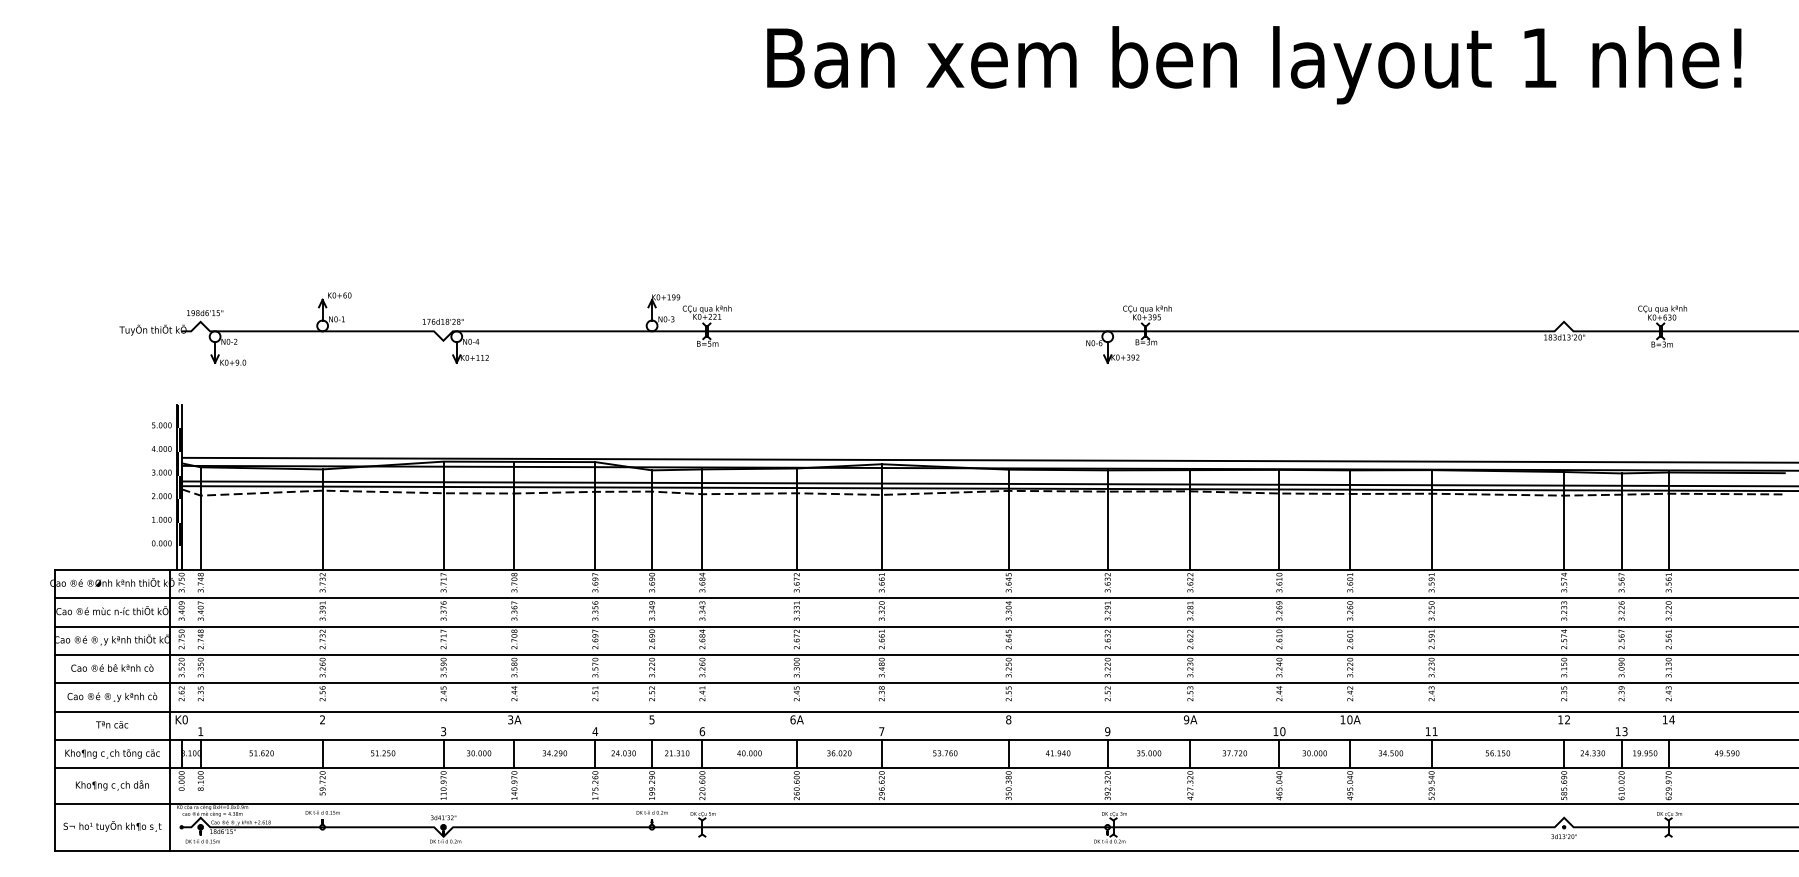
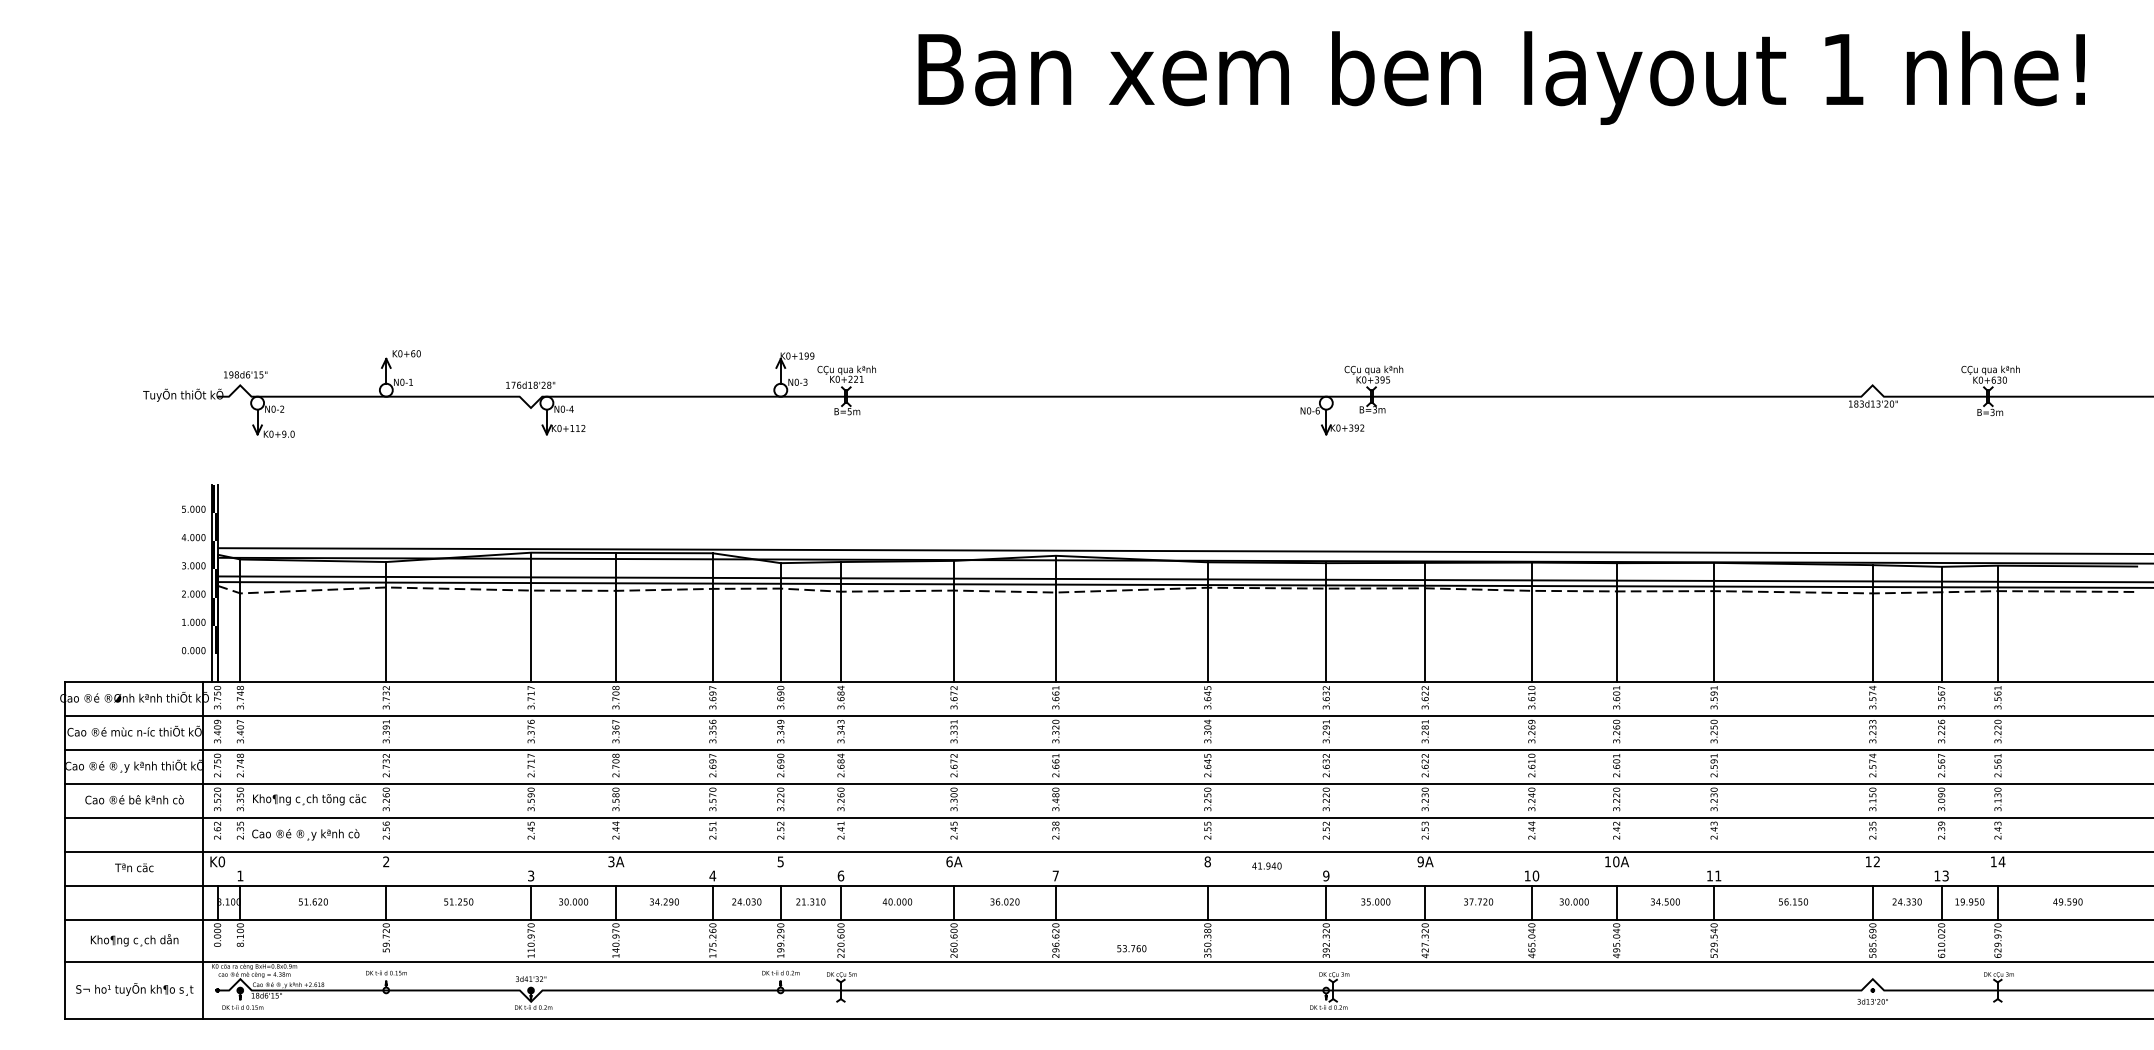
text: (112, 696) -> (305, 833), moved
text: (112, 753) -> (309, 799), moved
text: (945, 753) -> (1132, 948), moved
text: (1058, 753) -> (1267, 866), moved

